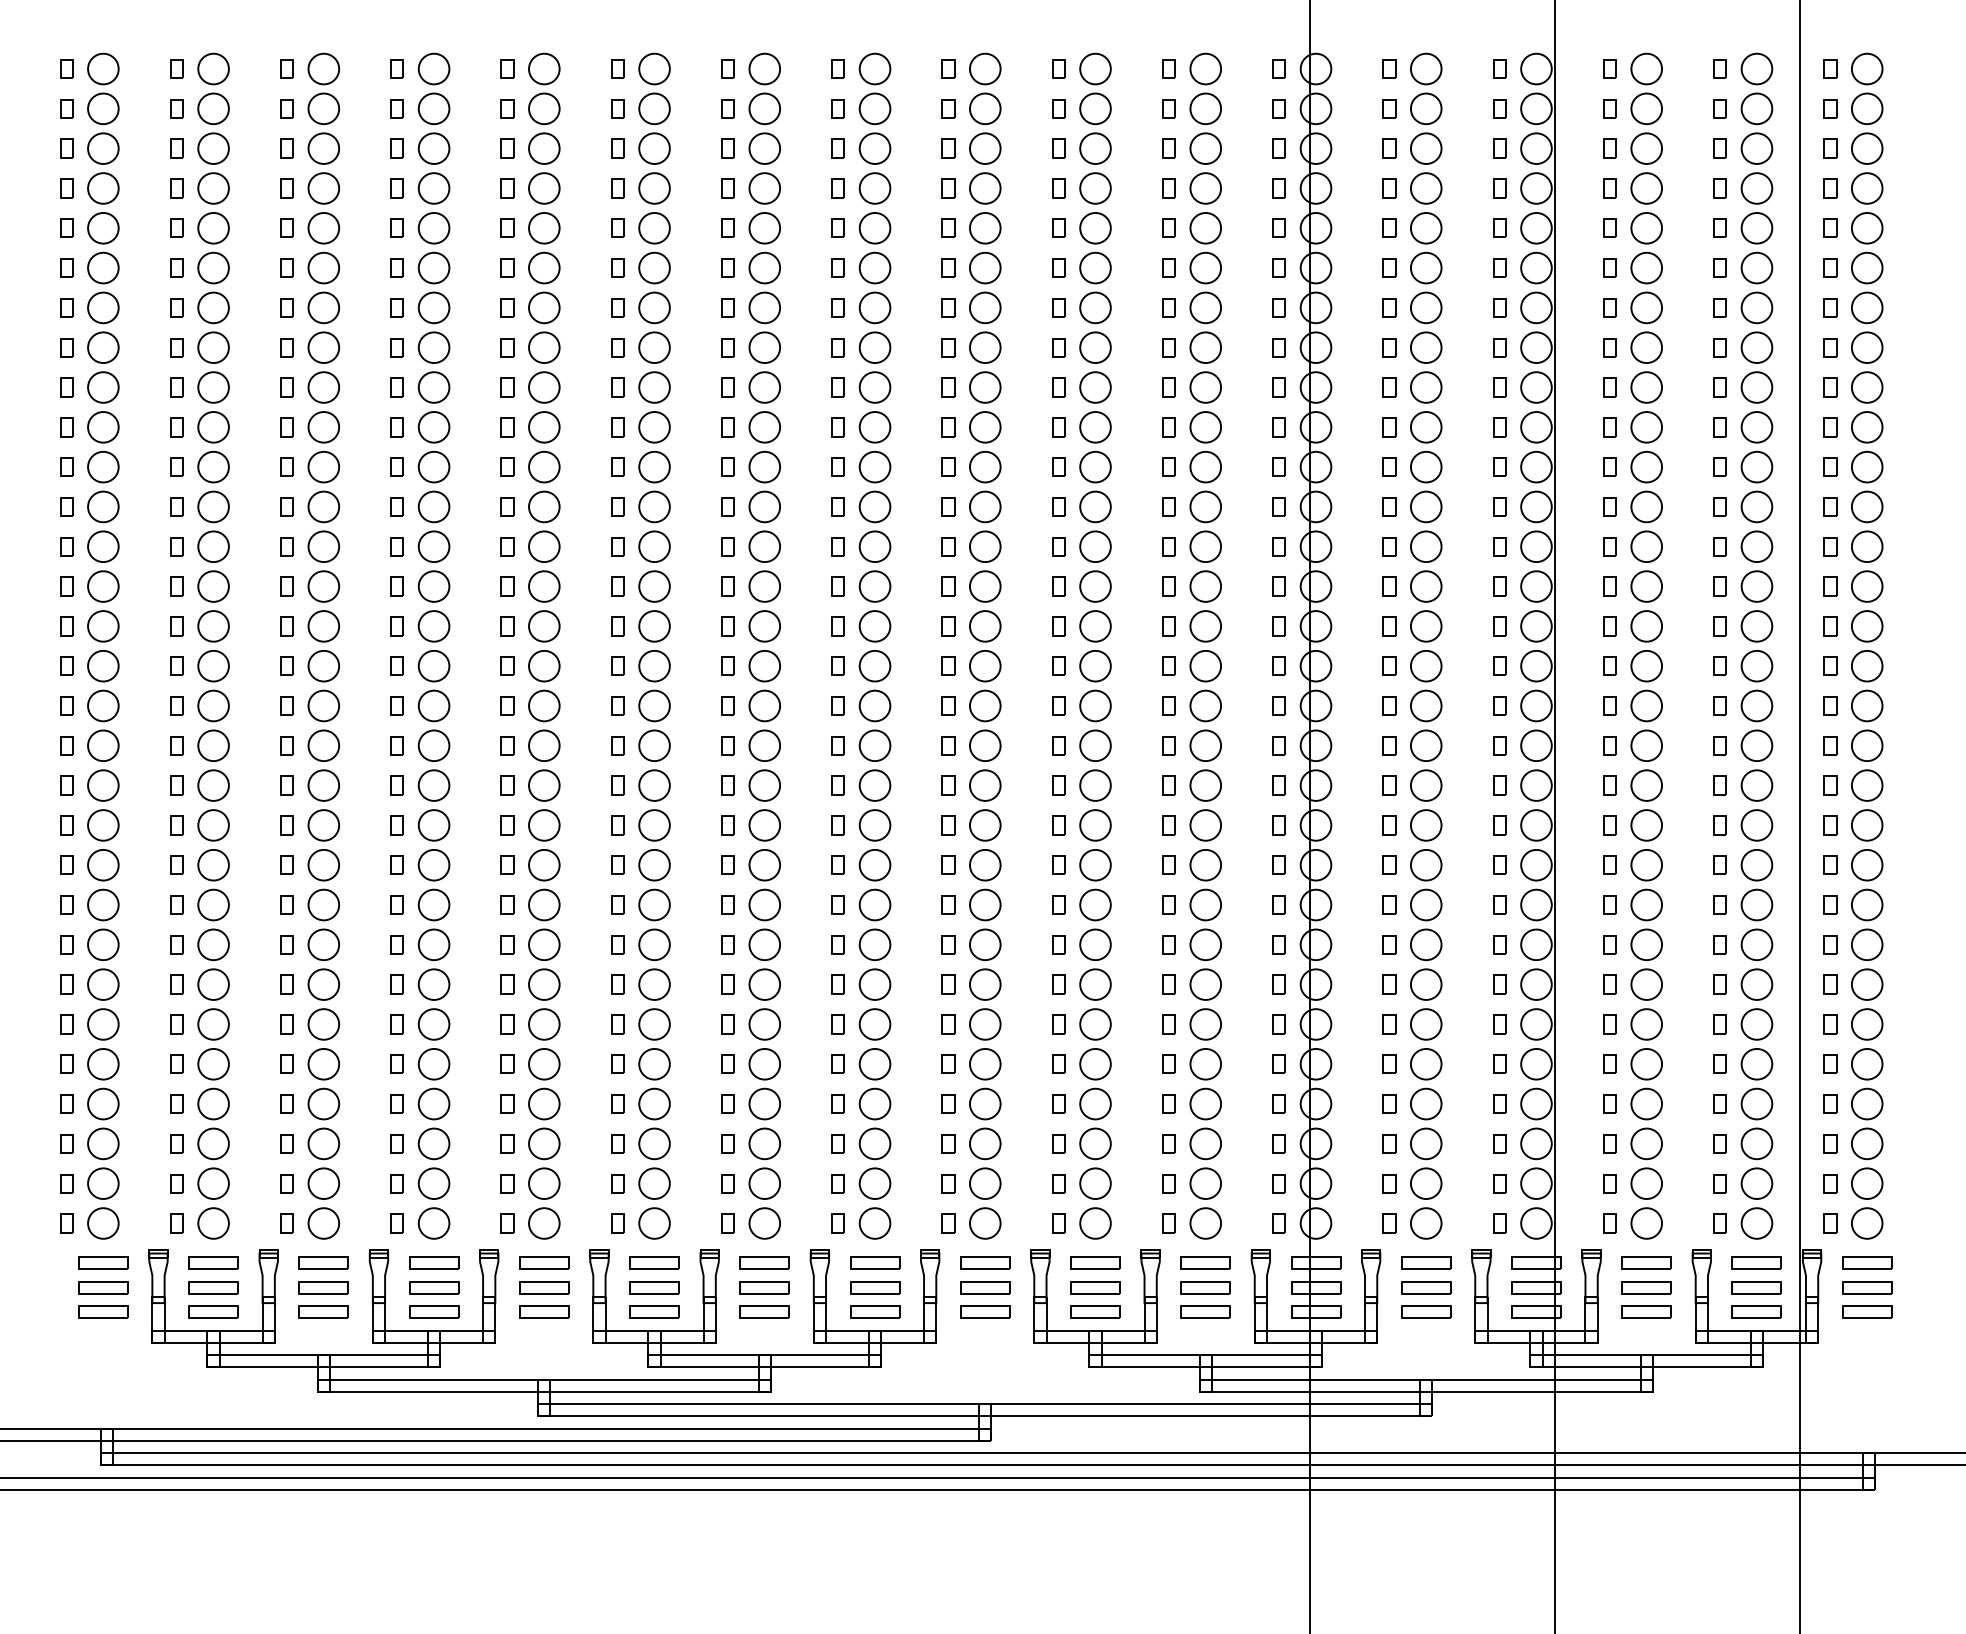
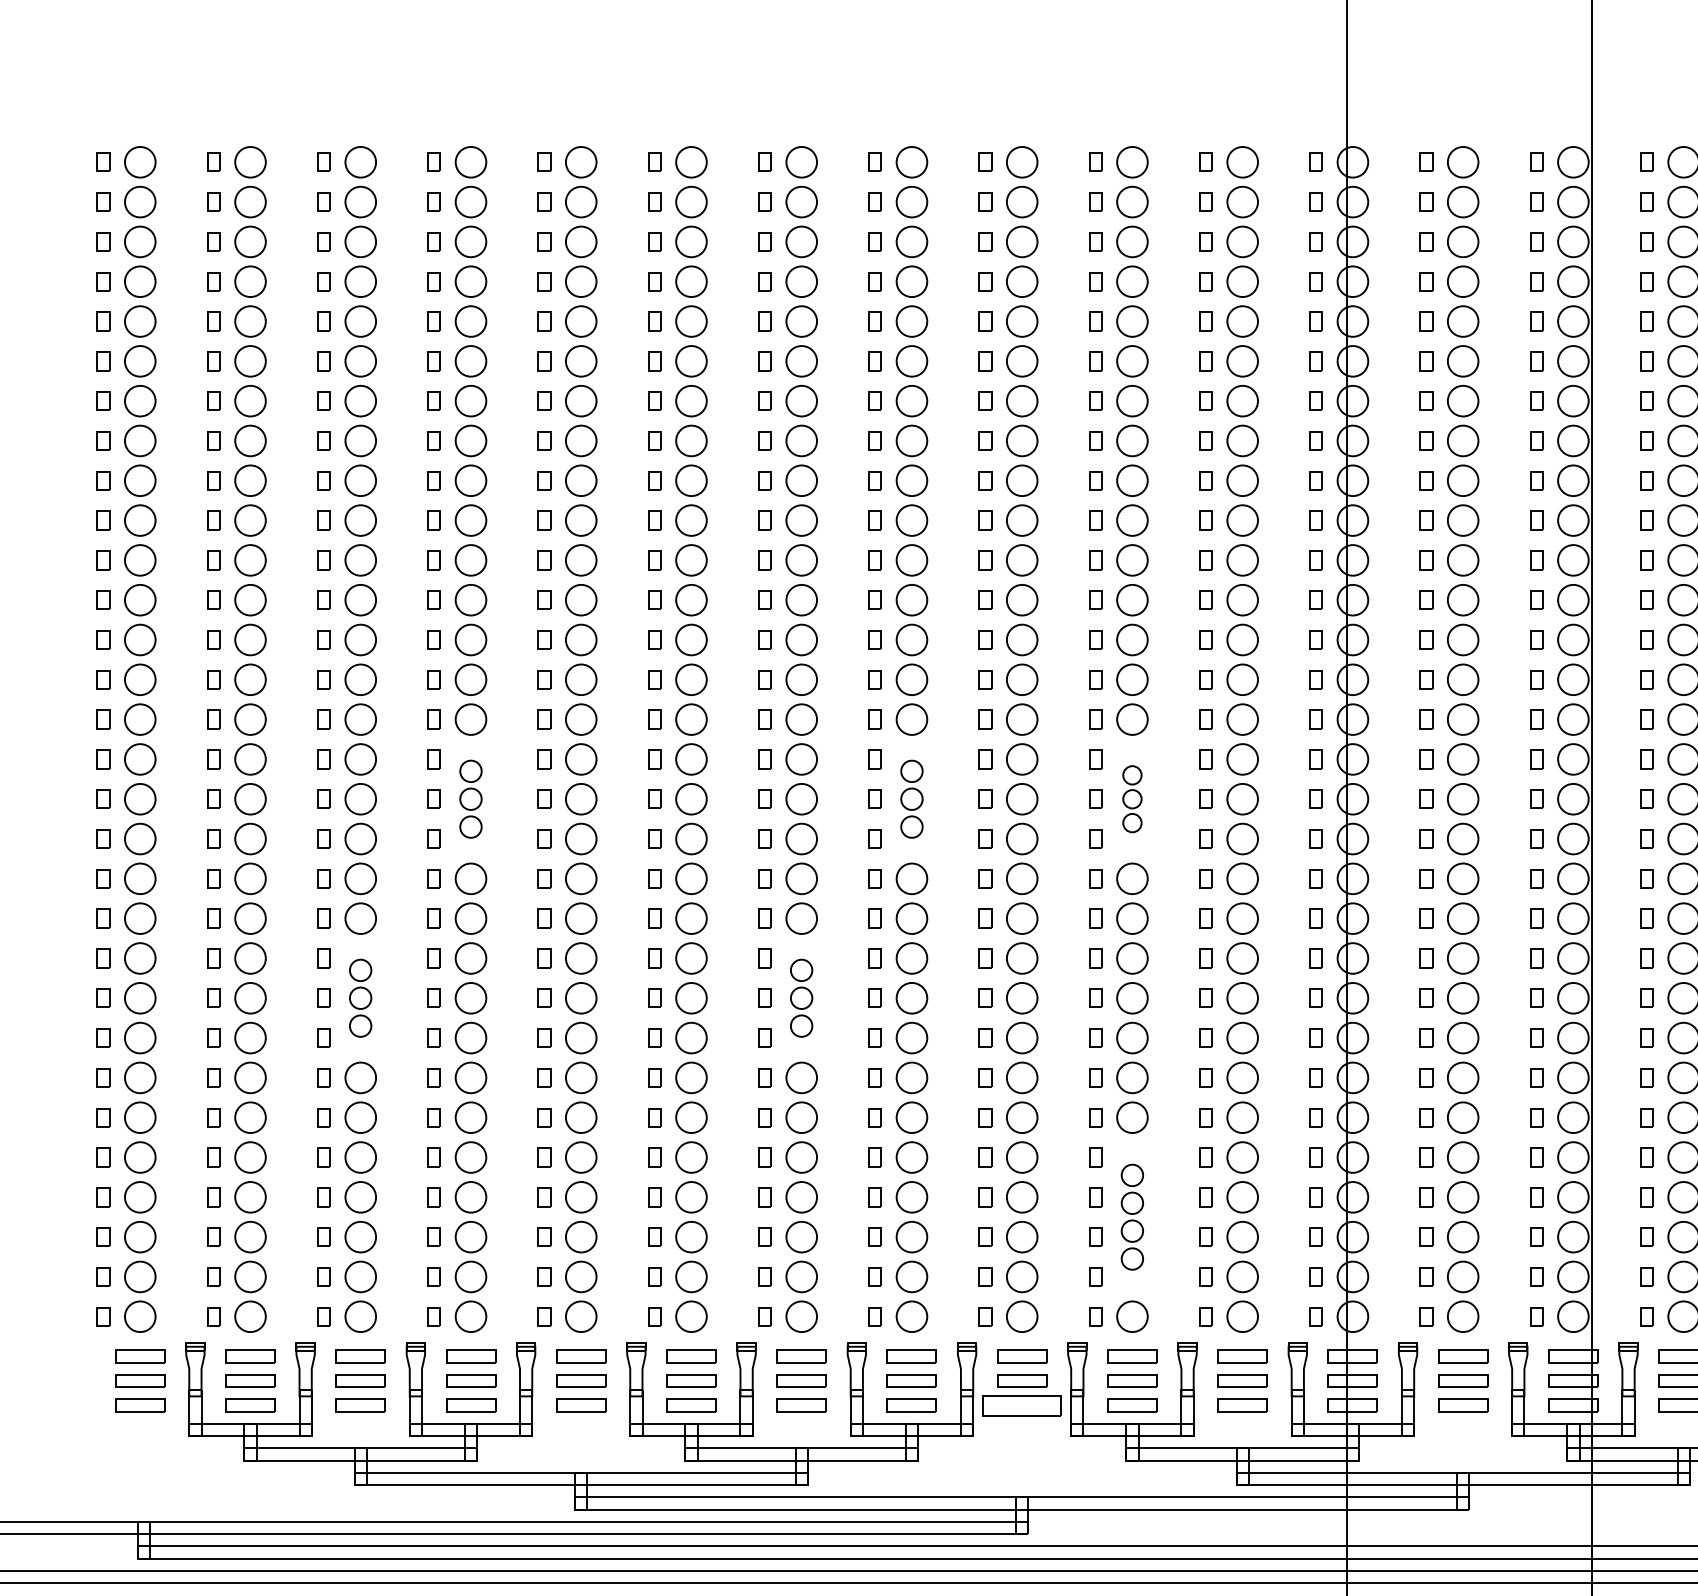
part: (433, 705) -> (470, 798), size x0.7
part: (874, 705) -> (911, 798), size x0.7
part: (1095, 705) -> (1132, 798), size x0.6
part: (323, 904) -> (360, 997), size x0.7
part: (764, 904) -> (801, 997), size x0.7
part: (1095, 1123) -> (1132, 1216), size x0.7
part: (985, 1311) -> (1022, 1404), size x1.6

